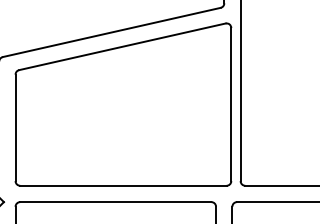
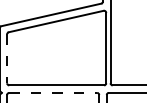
line: (16, 129) -> (7, 59), solid -> dashed
line: (116, 201) -> (53, 92), solid -> dashed

